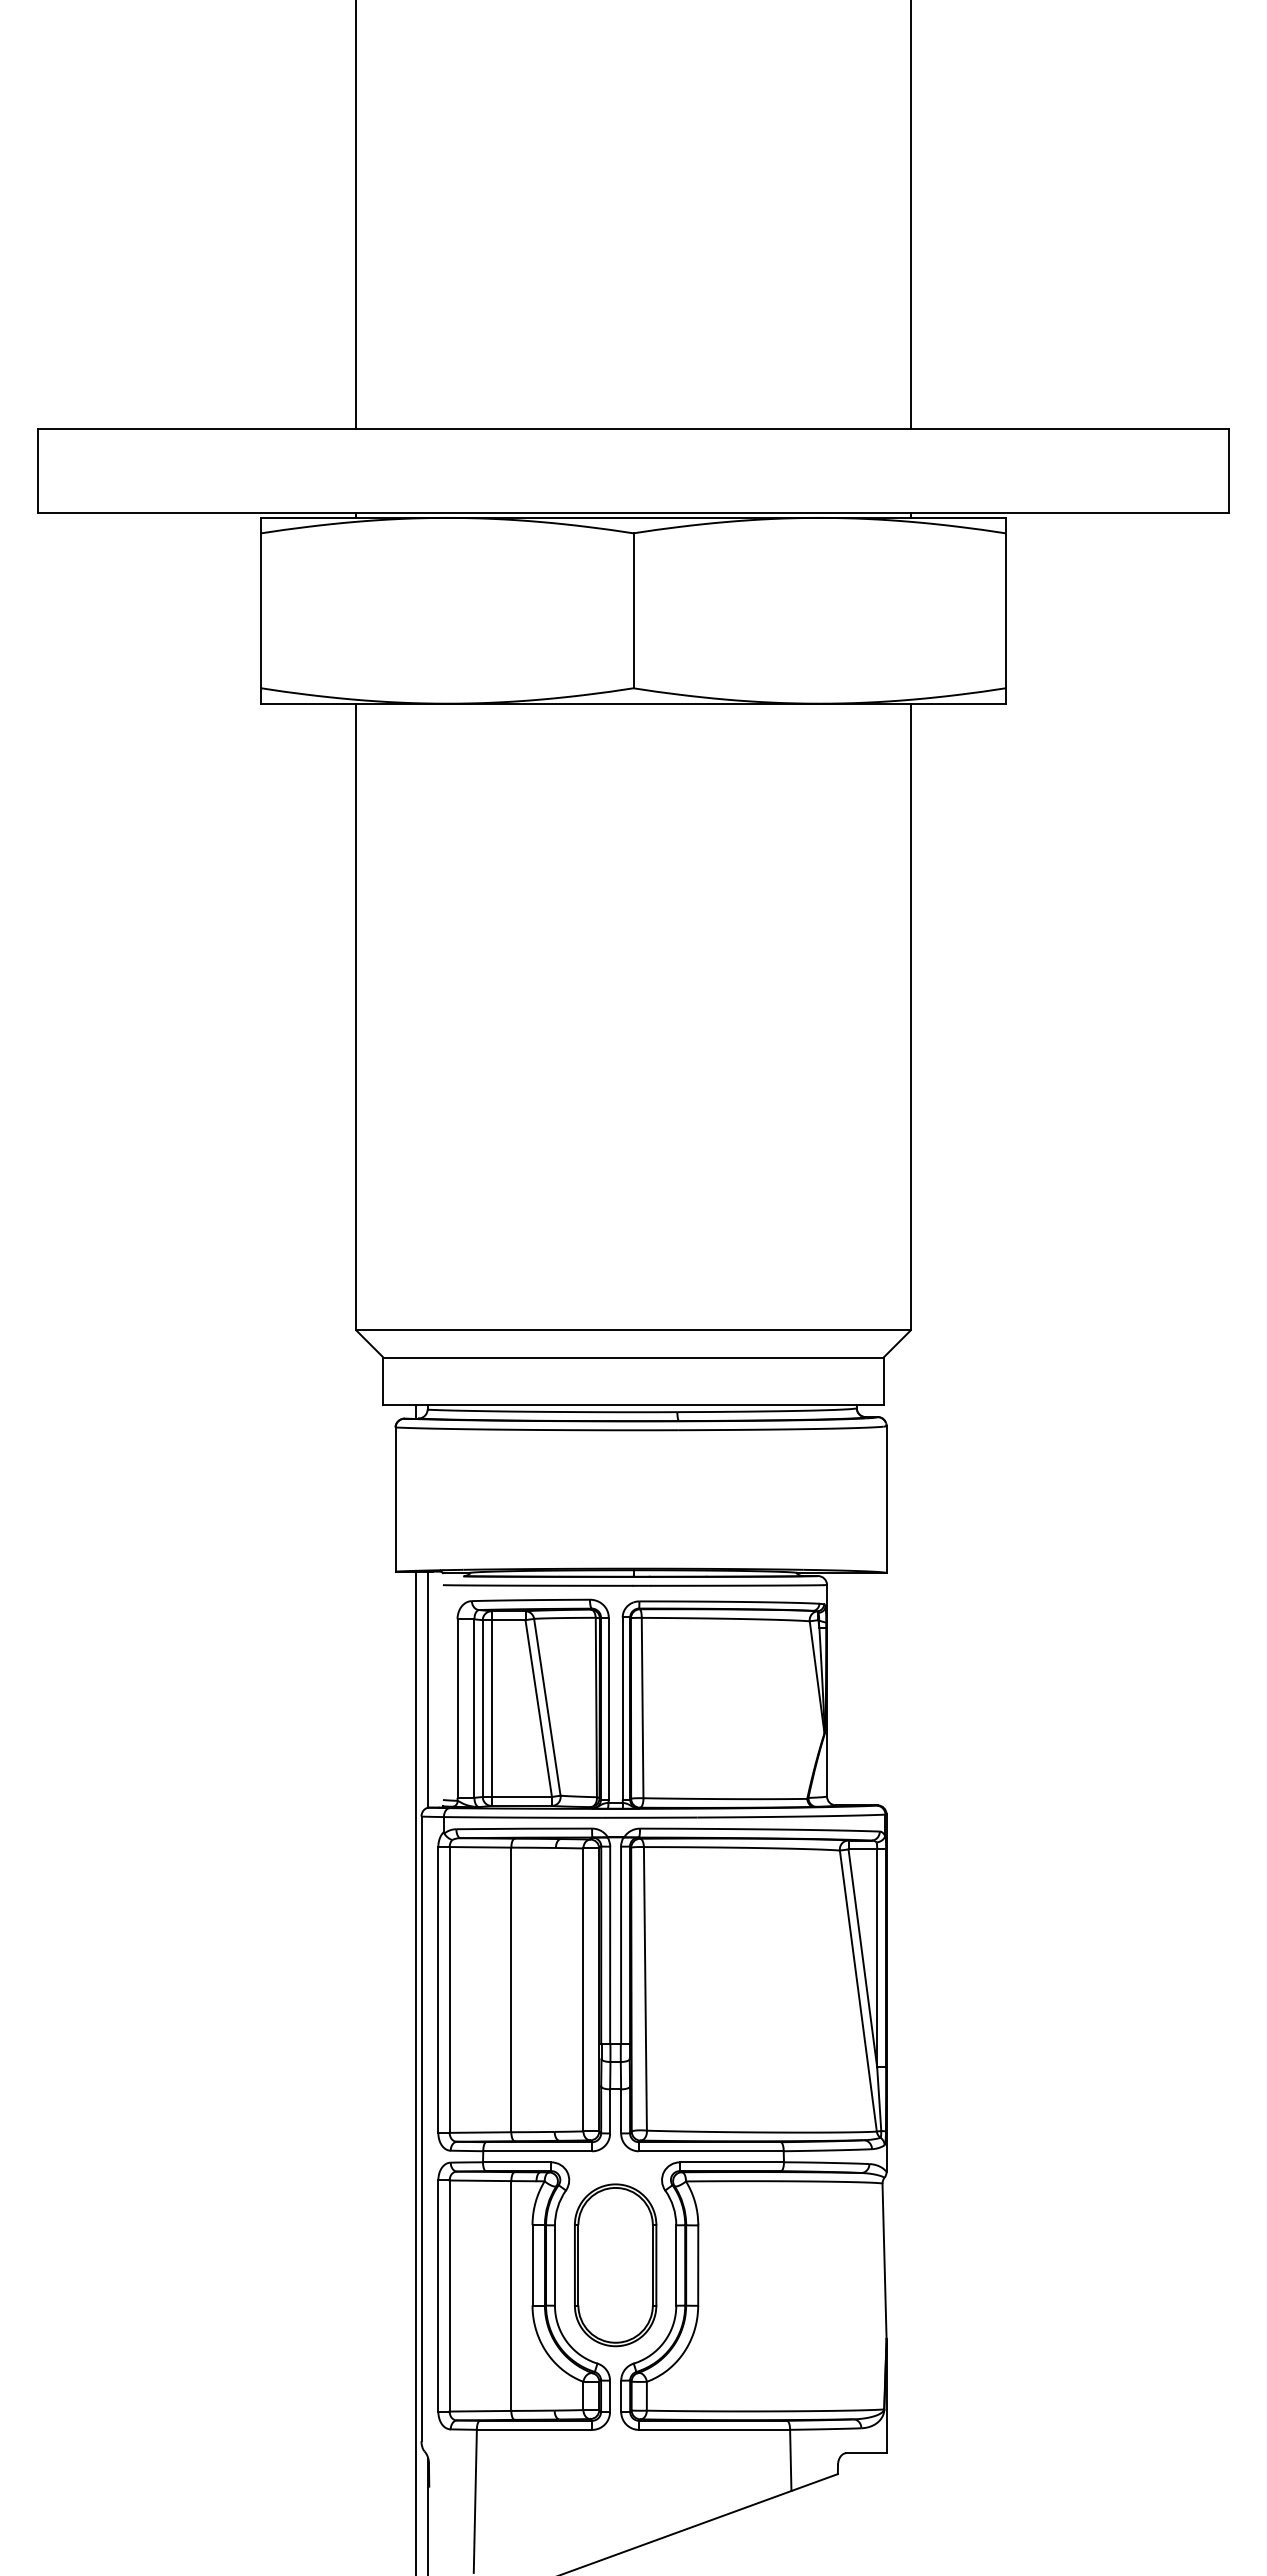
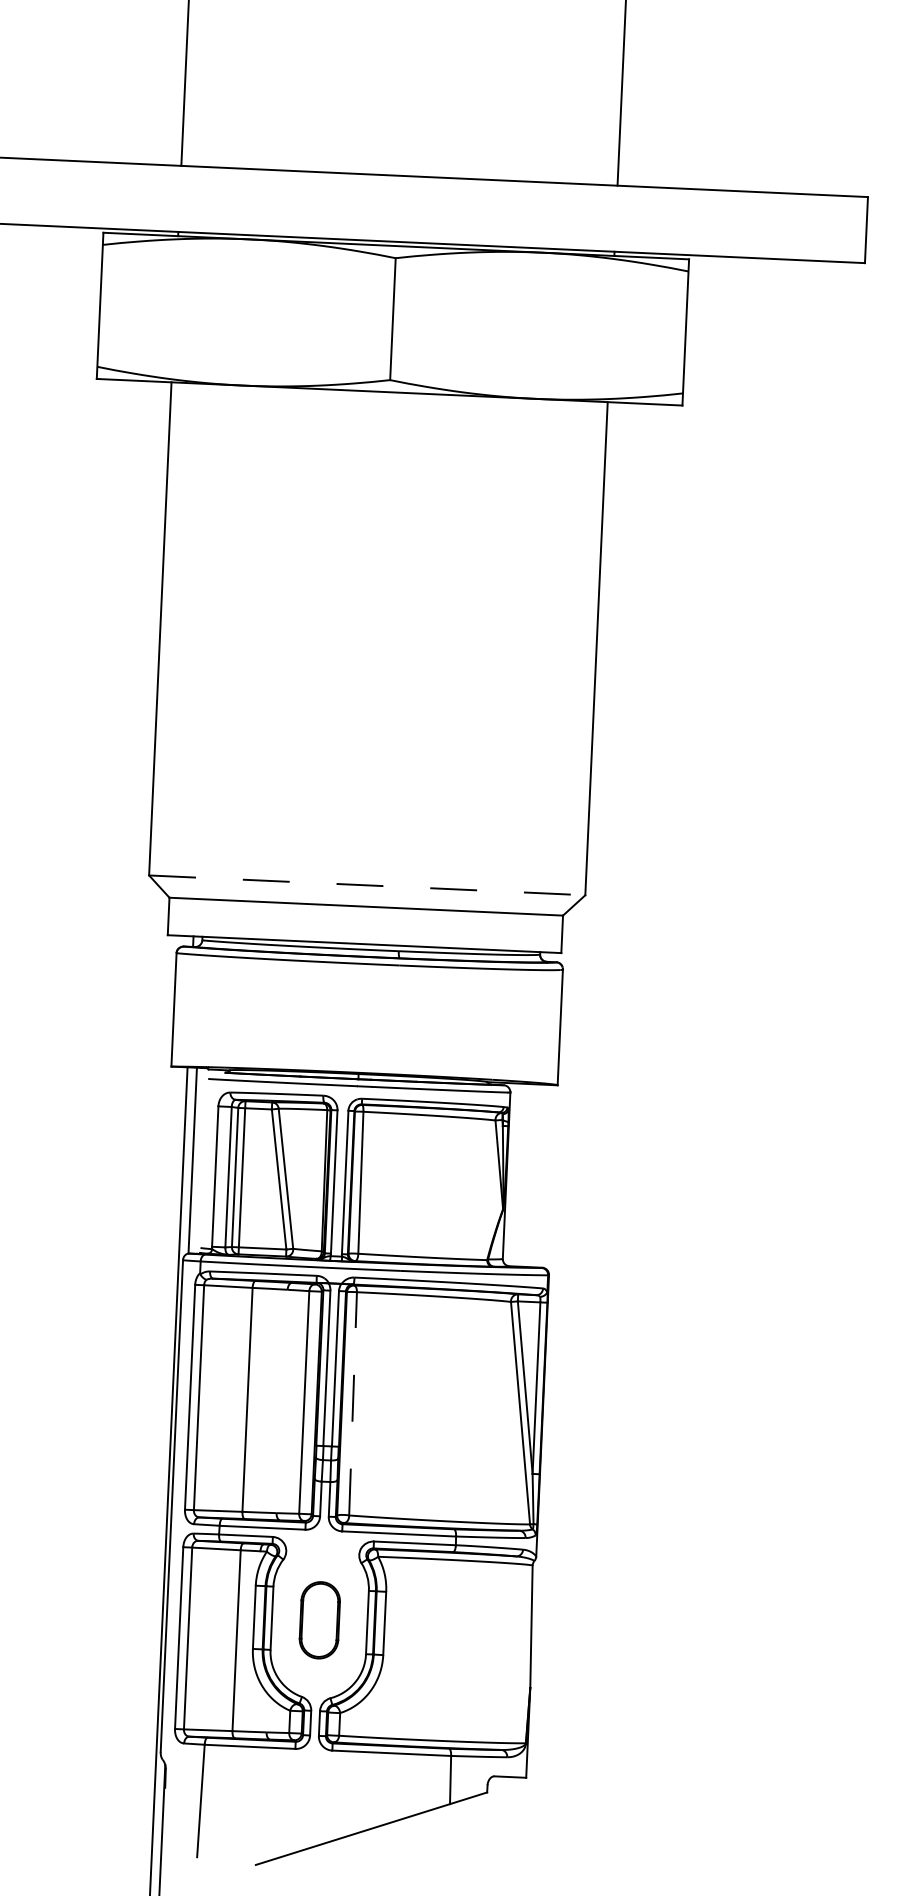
line: (634, 1330) -> (367, 885), solid -> dashed
line: (645, 1988) -> (353, 1403), solid -> dashed
part: (615, 2265) -> (319, 1620), size x0.6

